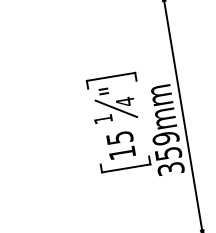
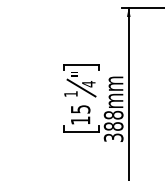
text: (166, 145) -> (113, 120), 359mm -> 388mm

